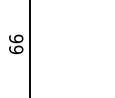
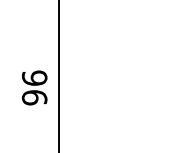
text: (16, 49) -> (35, 96), 66 -> 96

